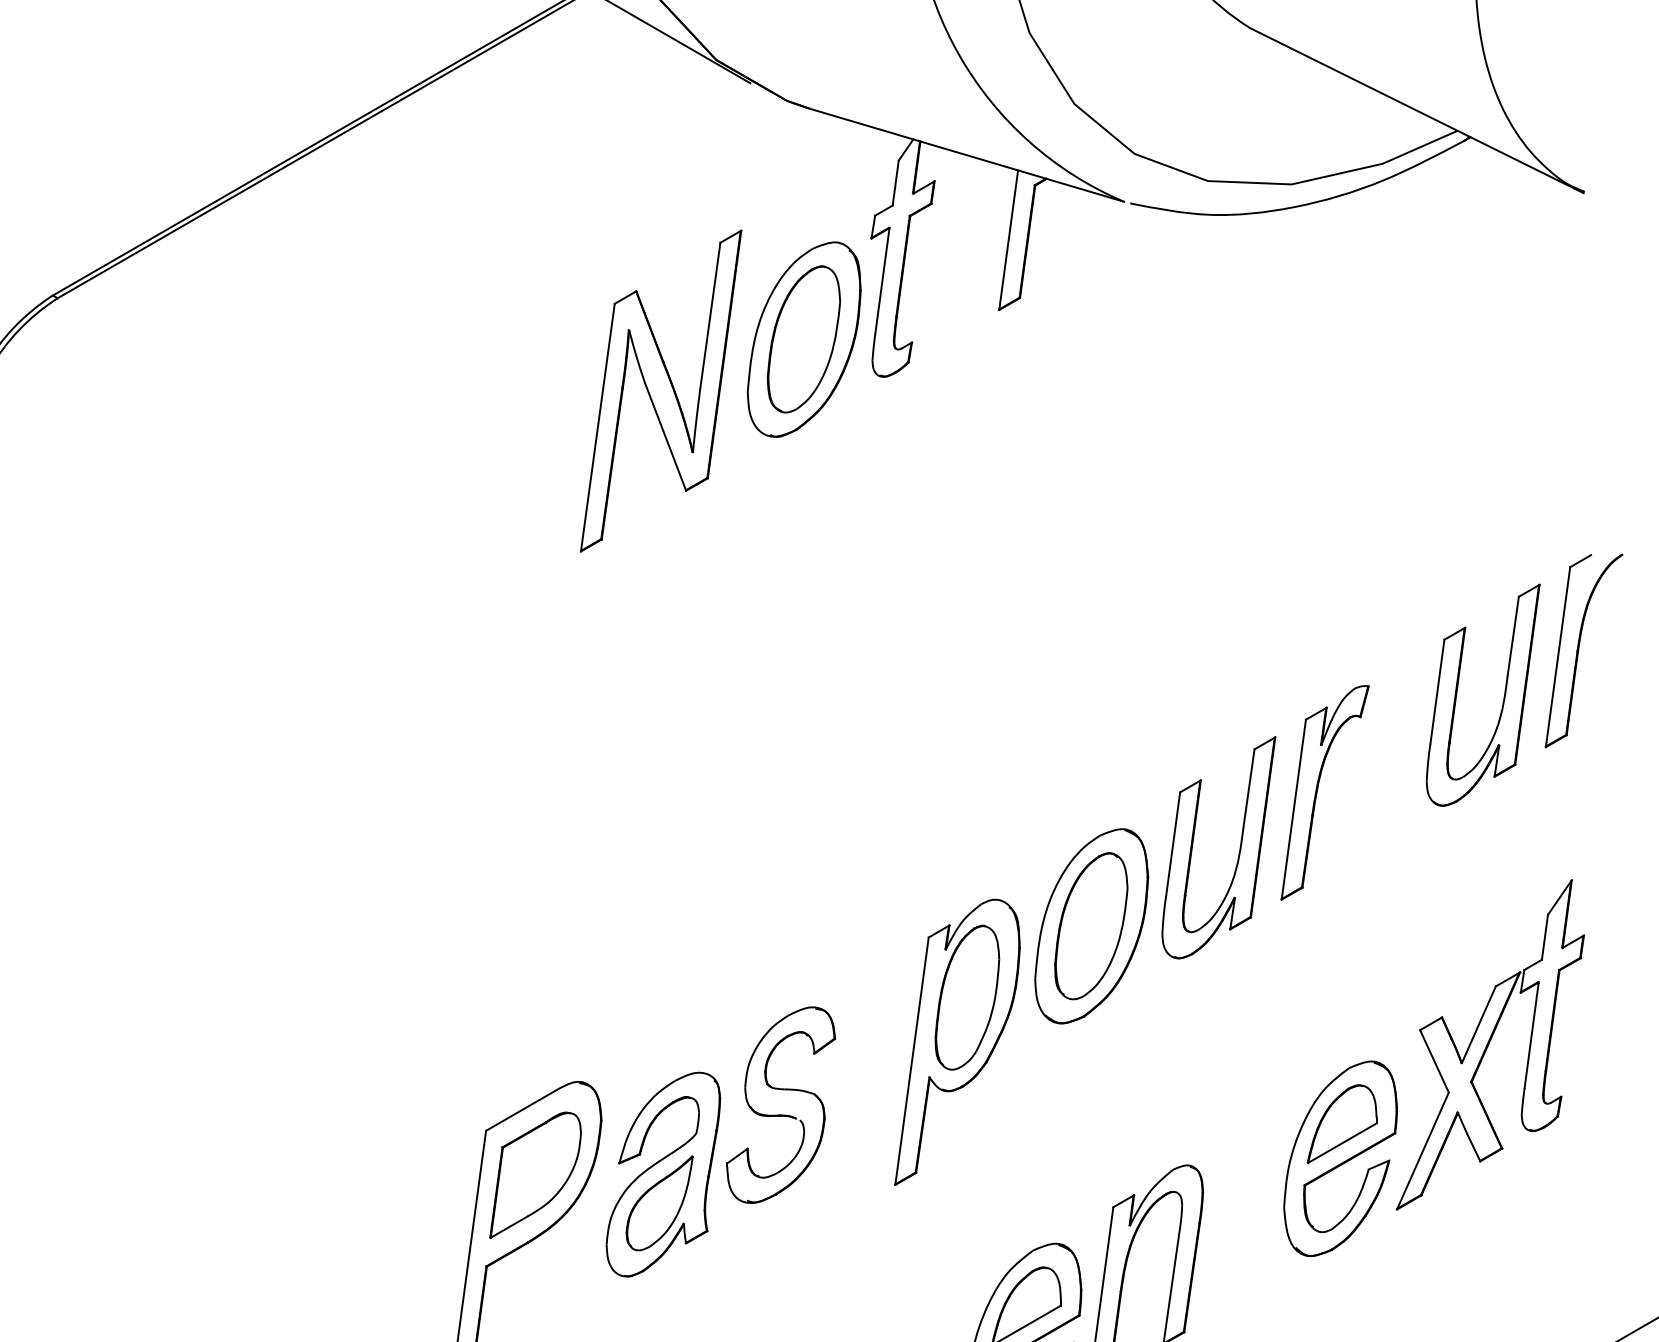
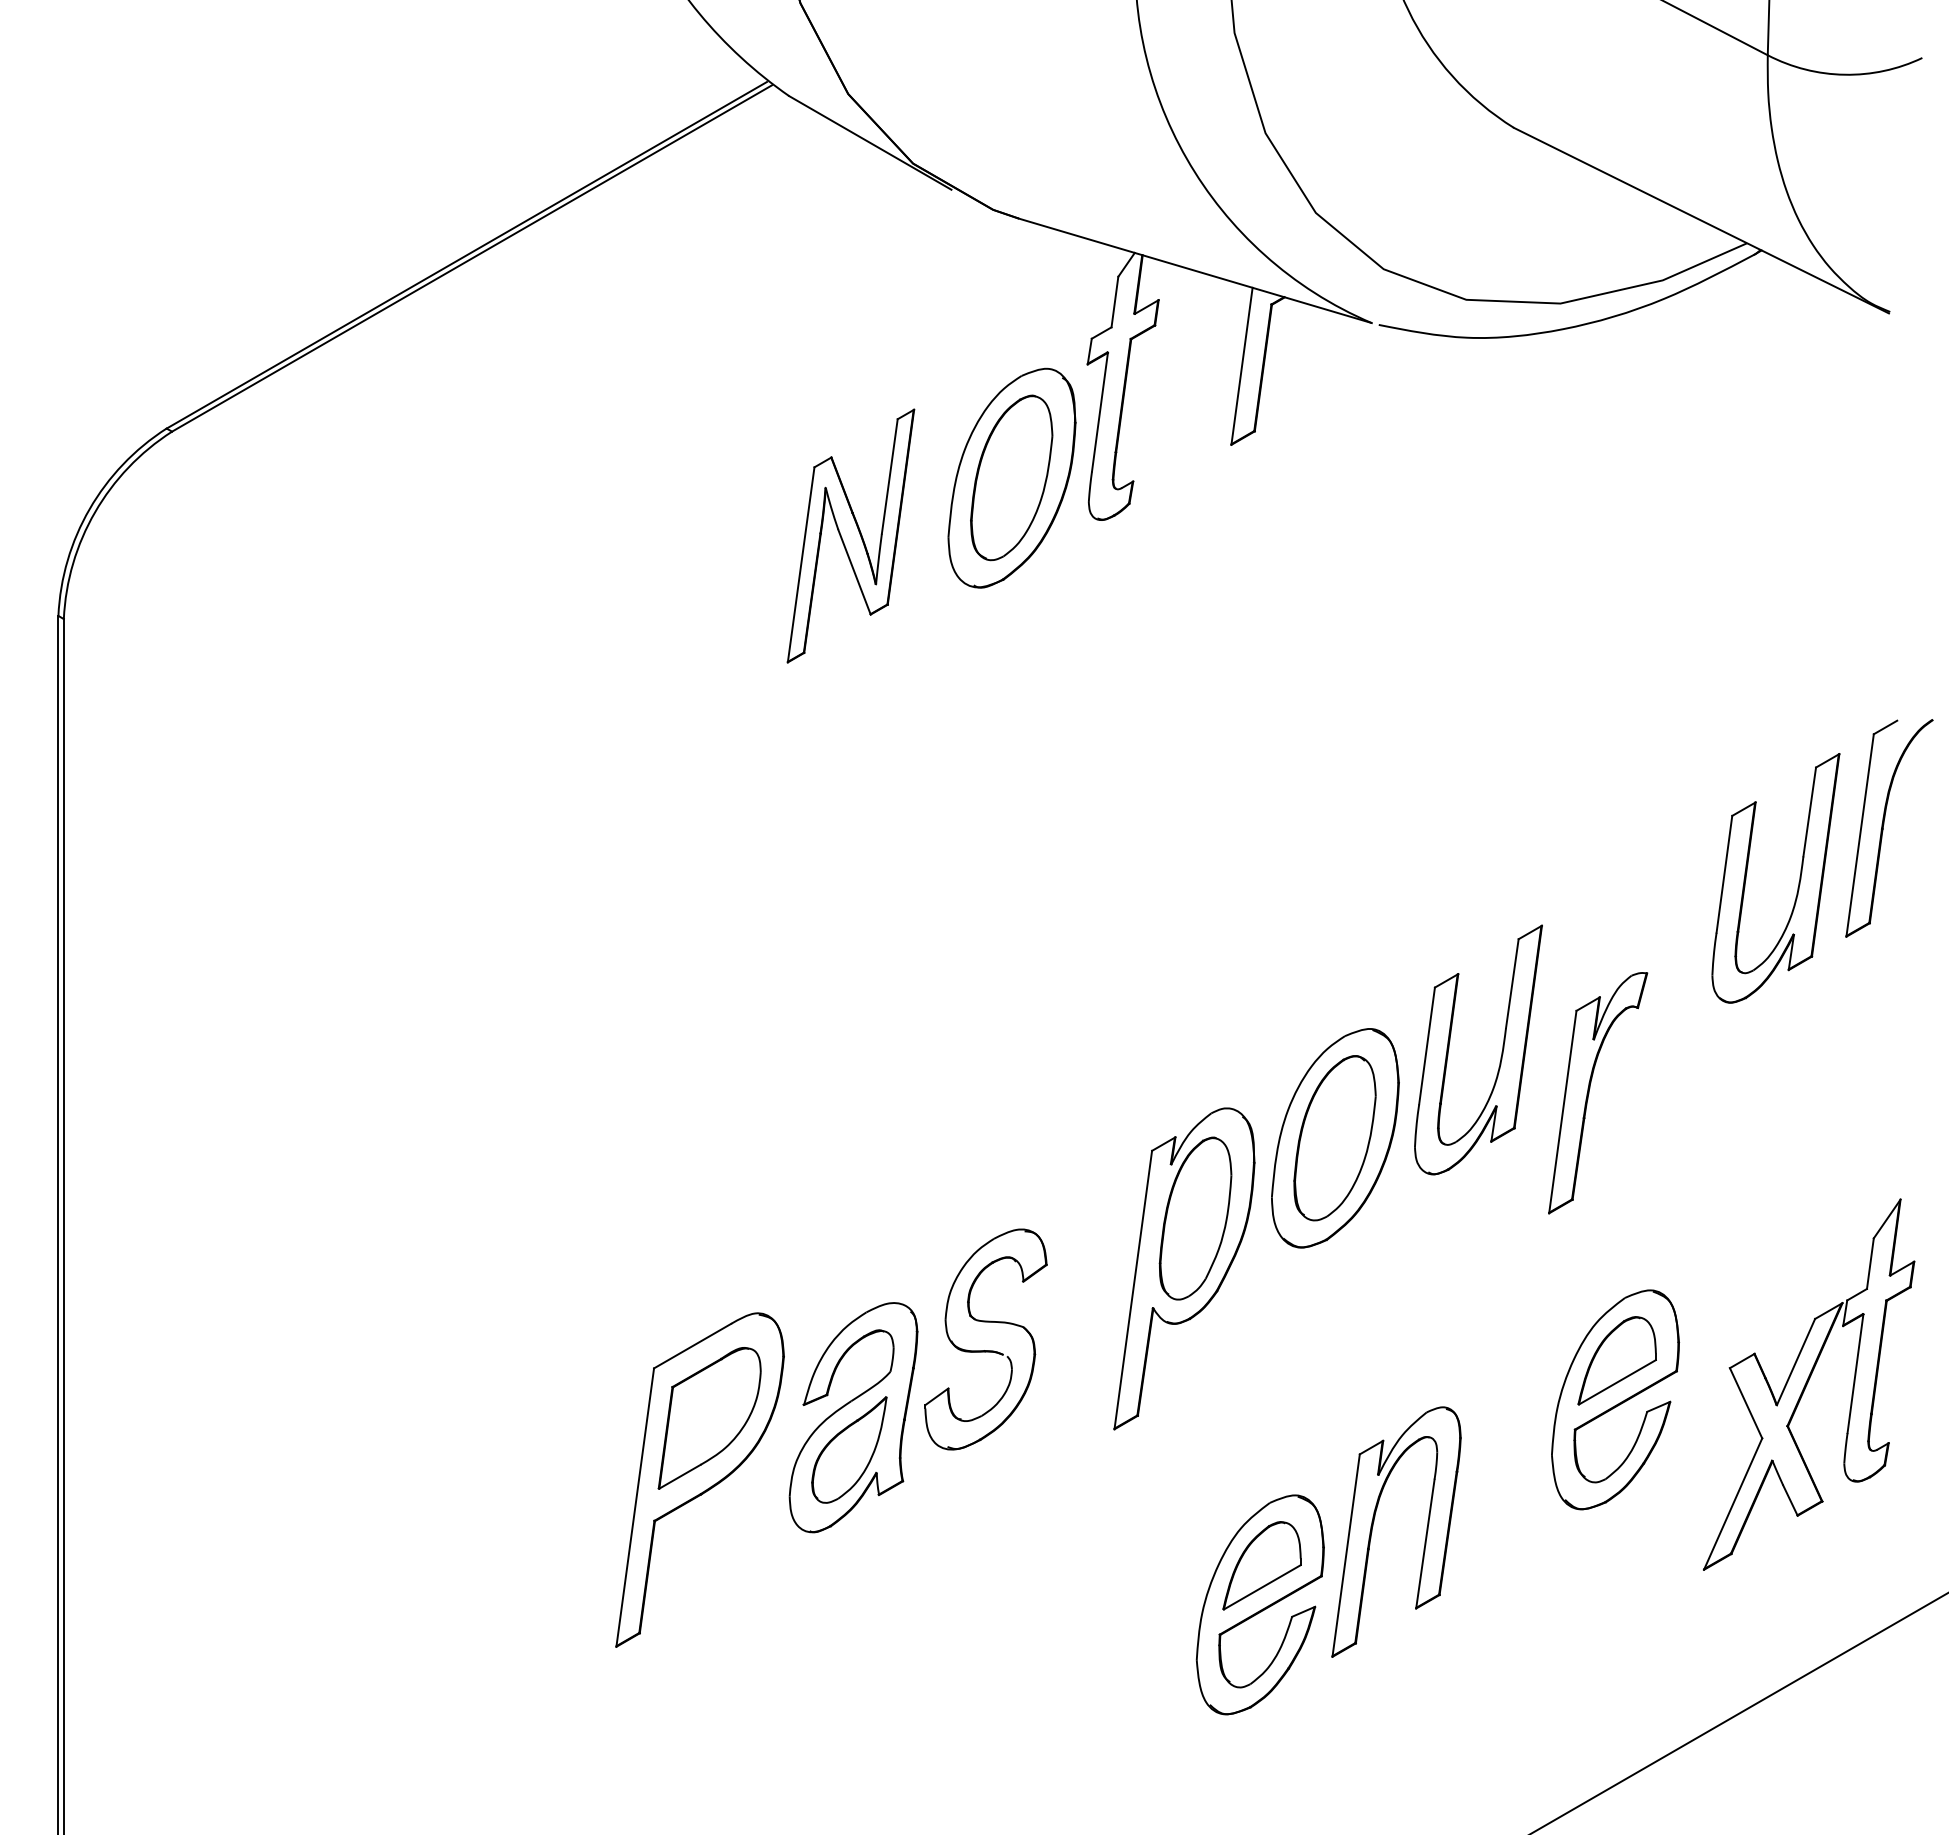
part: (660, 390) -> (850, 535), size x0.7
part: (1317, 793) -> (1589, 1093), moved
part: (1490, 1044) -> (1809, 1384), moved

